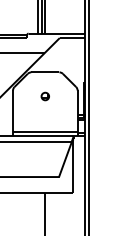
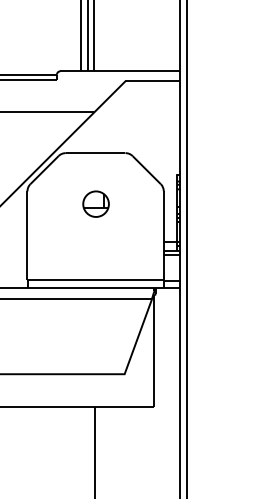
part: (44, 96) -> (93, 204), size x1.6

